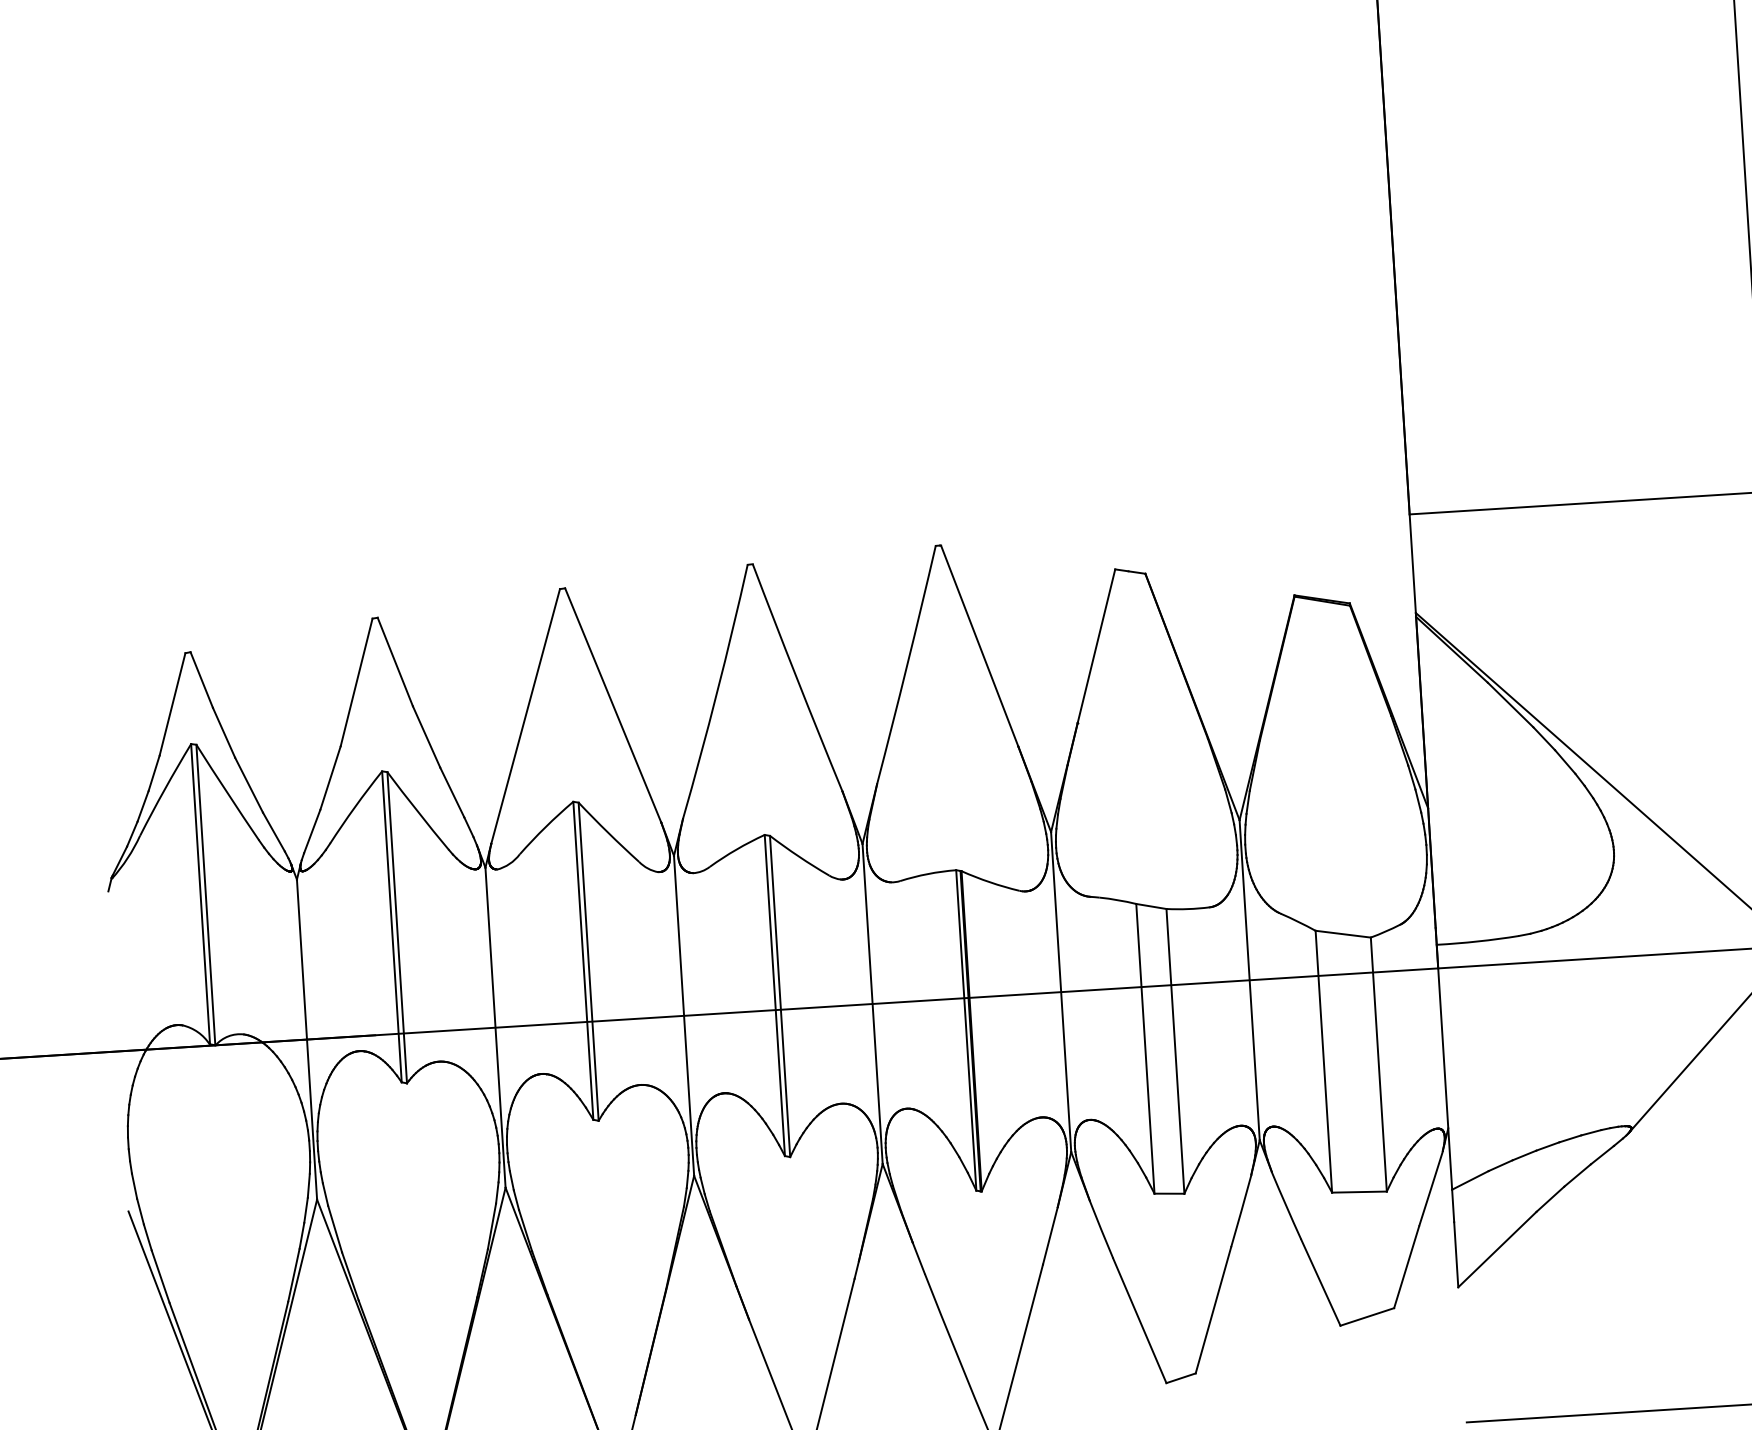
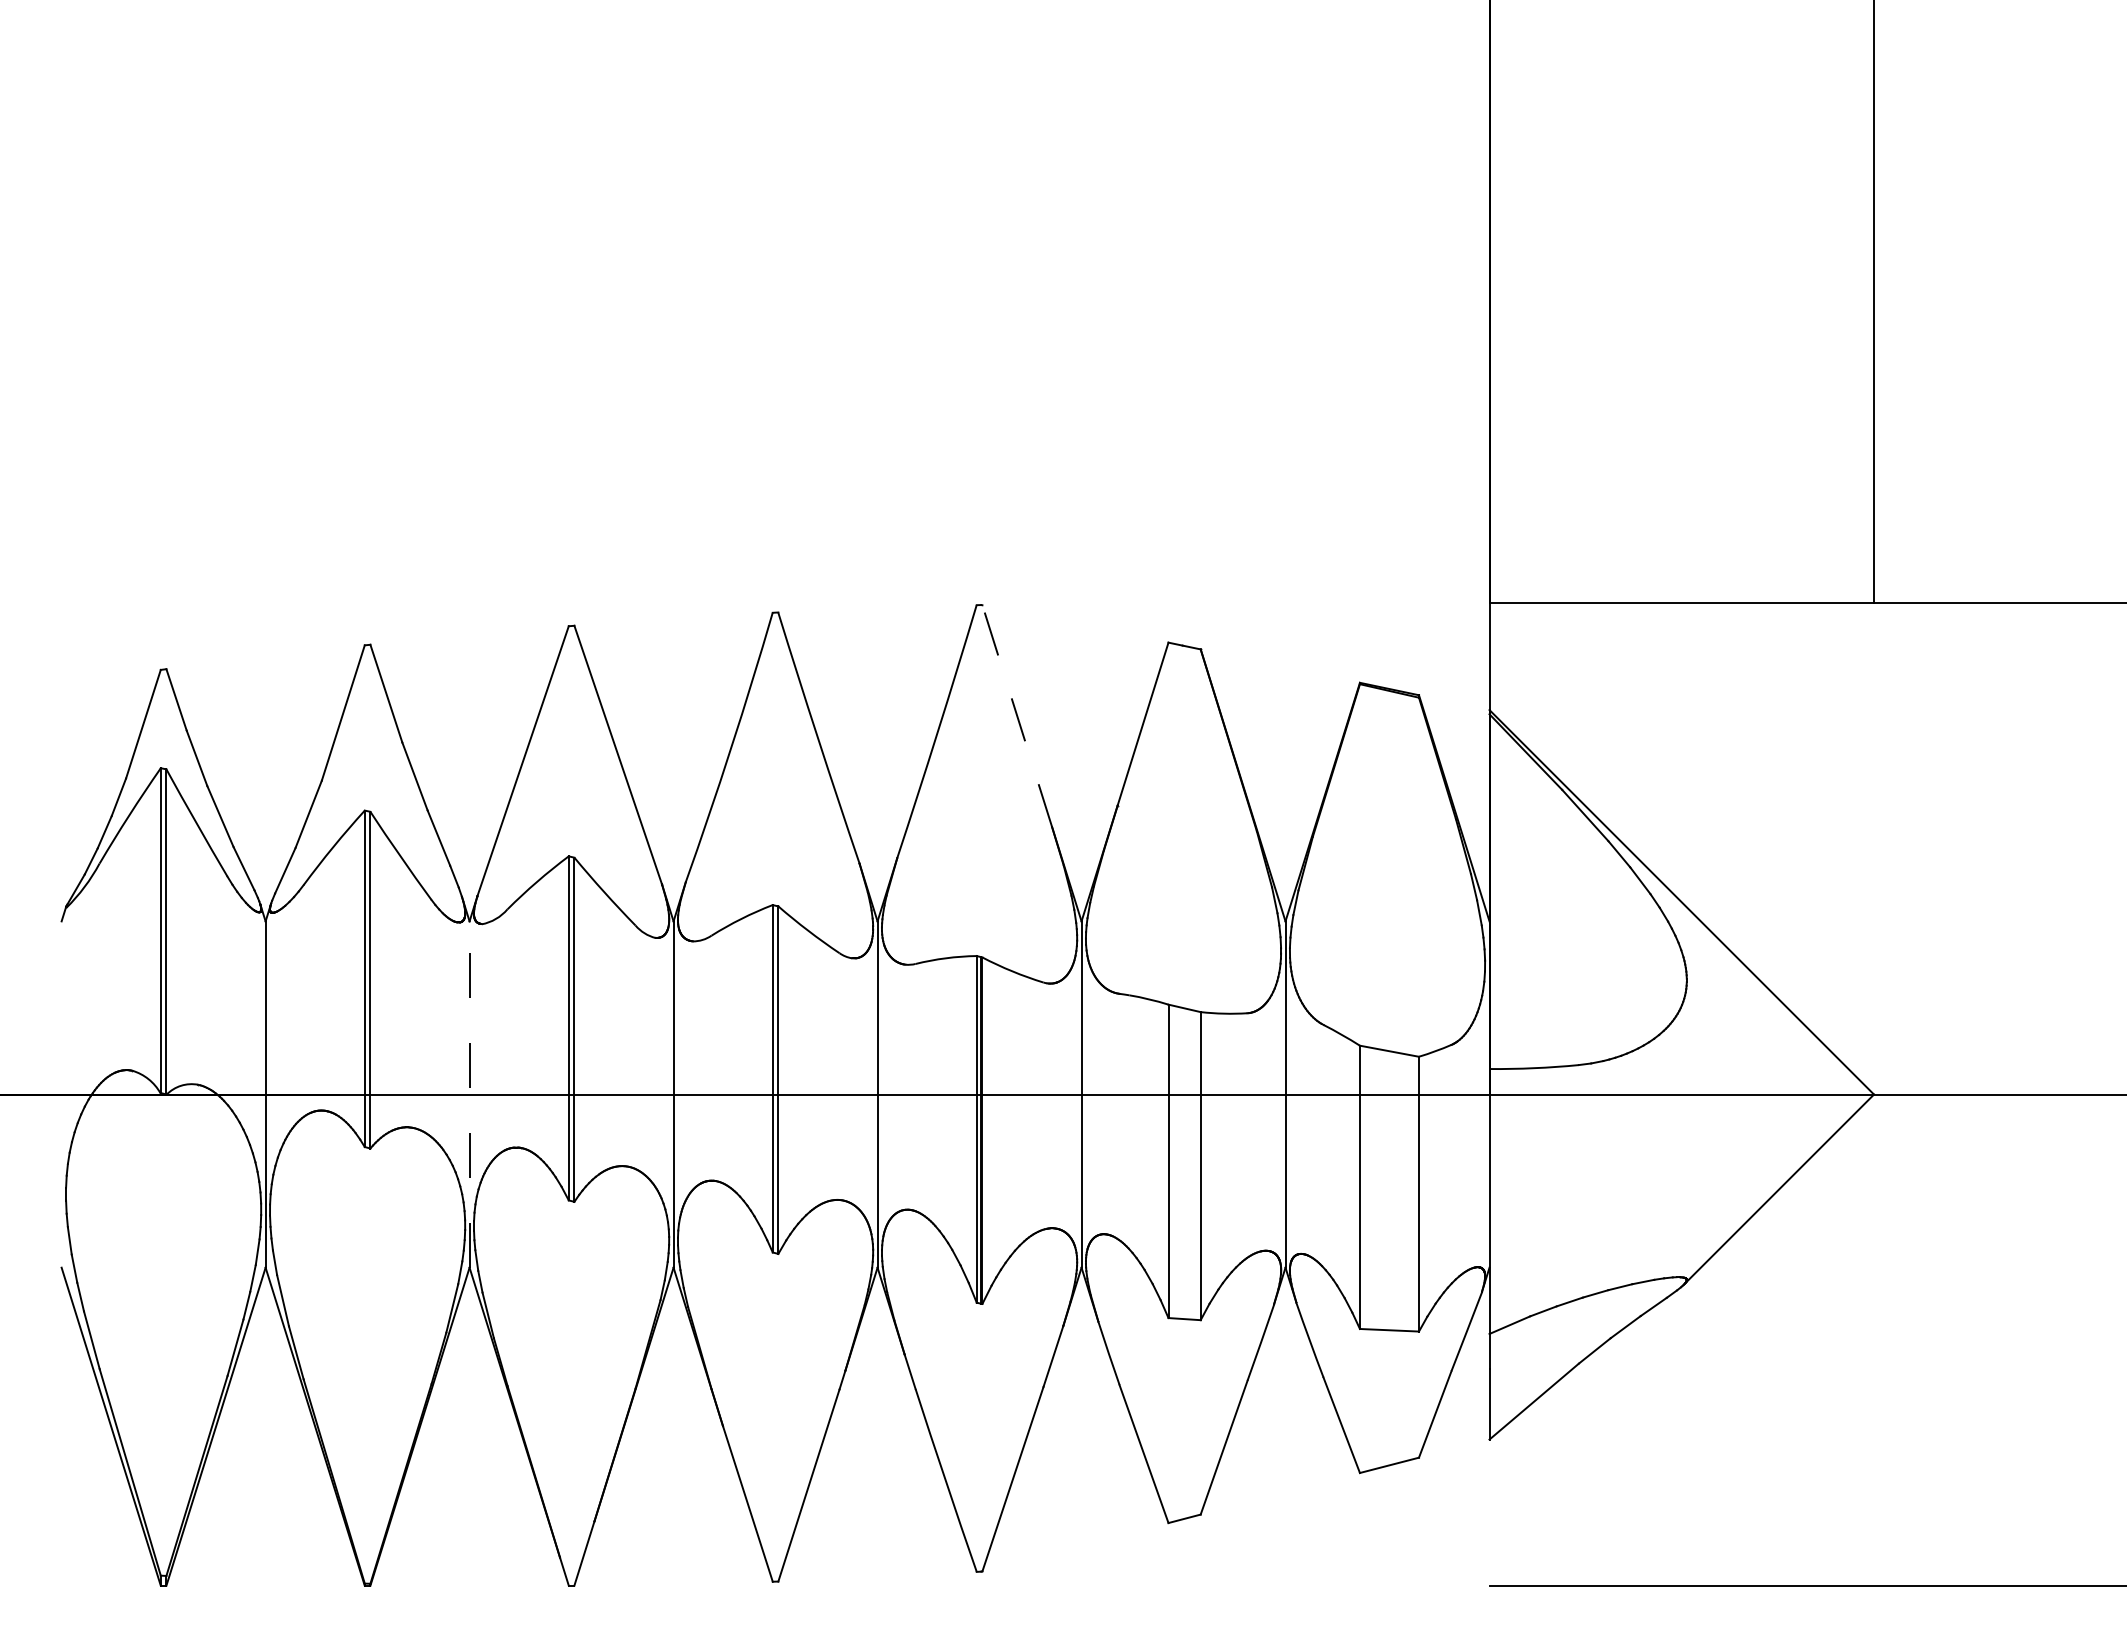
line: (979, 645) -> (1017, 715), solid -> dashed
line: (495, 1027) -> (469, 1094), solid -> dashed

